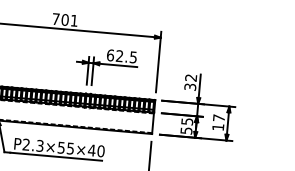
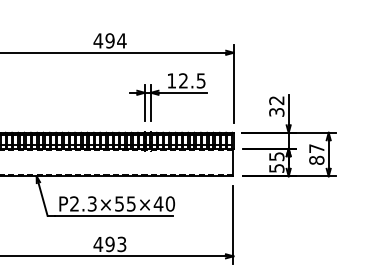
text: (64, 19) -> (109, 40), 701 -> 494
text: (110, 55) -> (171, 80), 62.5 -> 12.5
text: (218, 126) -> (316, 159), 17 -> 87

